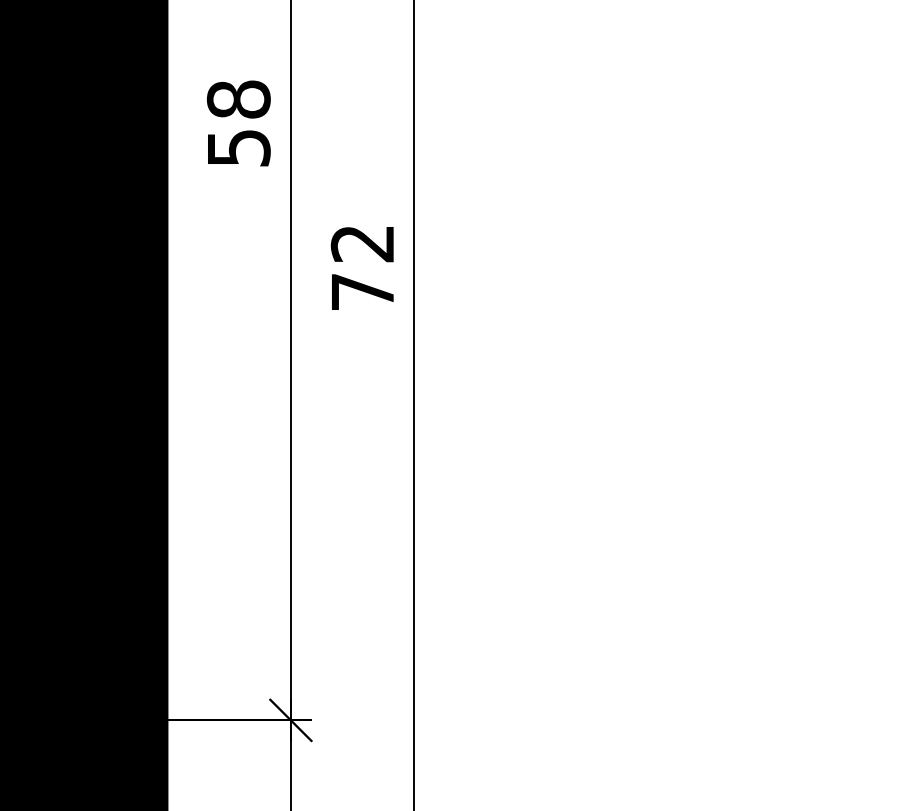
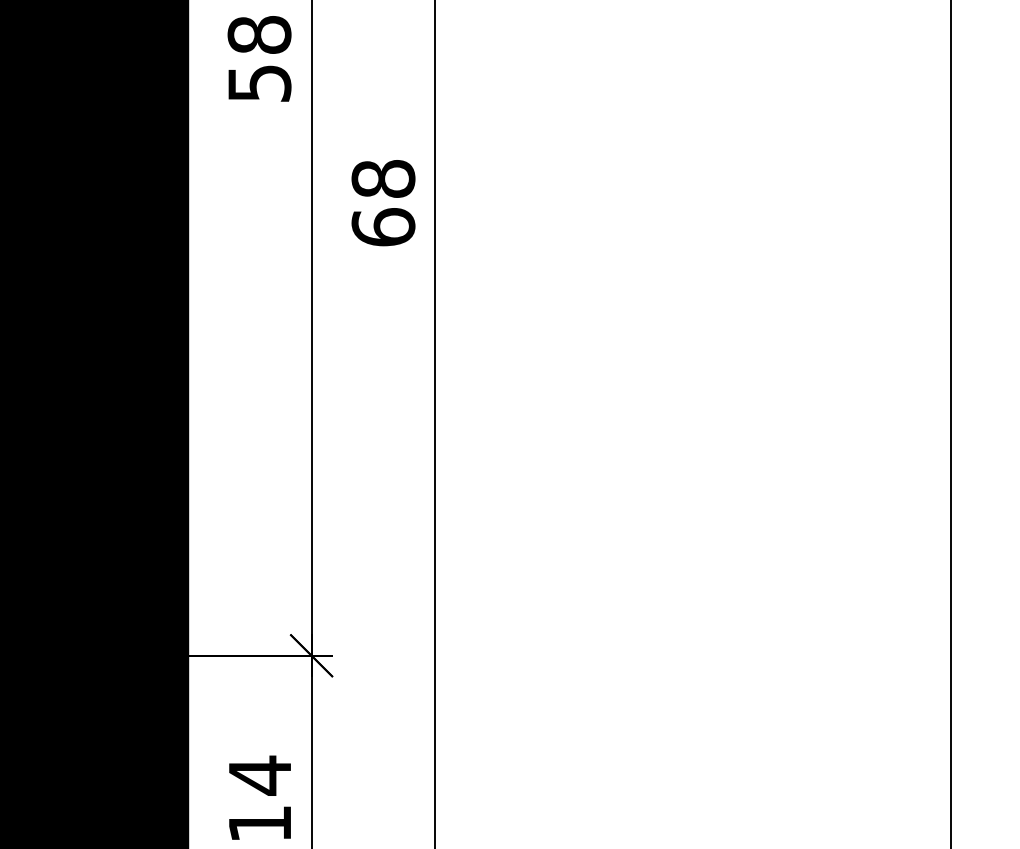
text: (362, 268) -> (383, 203), 72 -> 68

